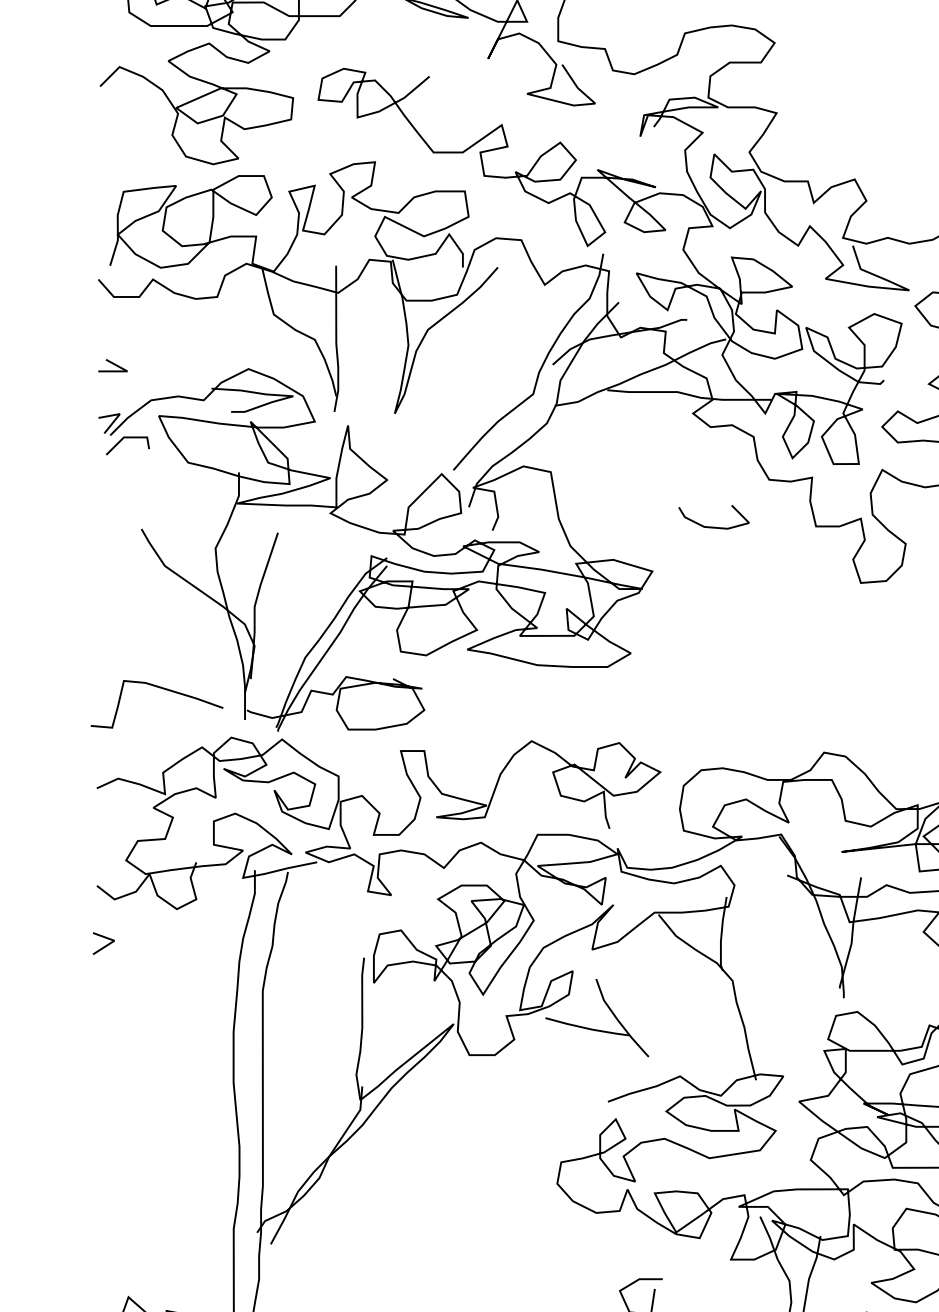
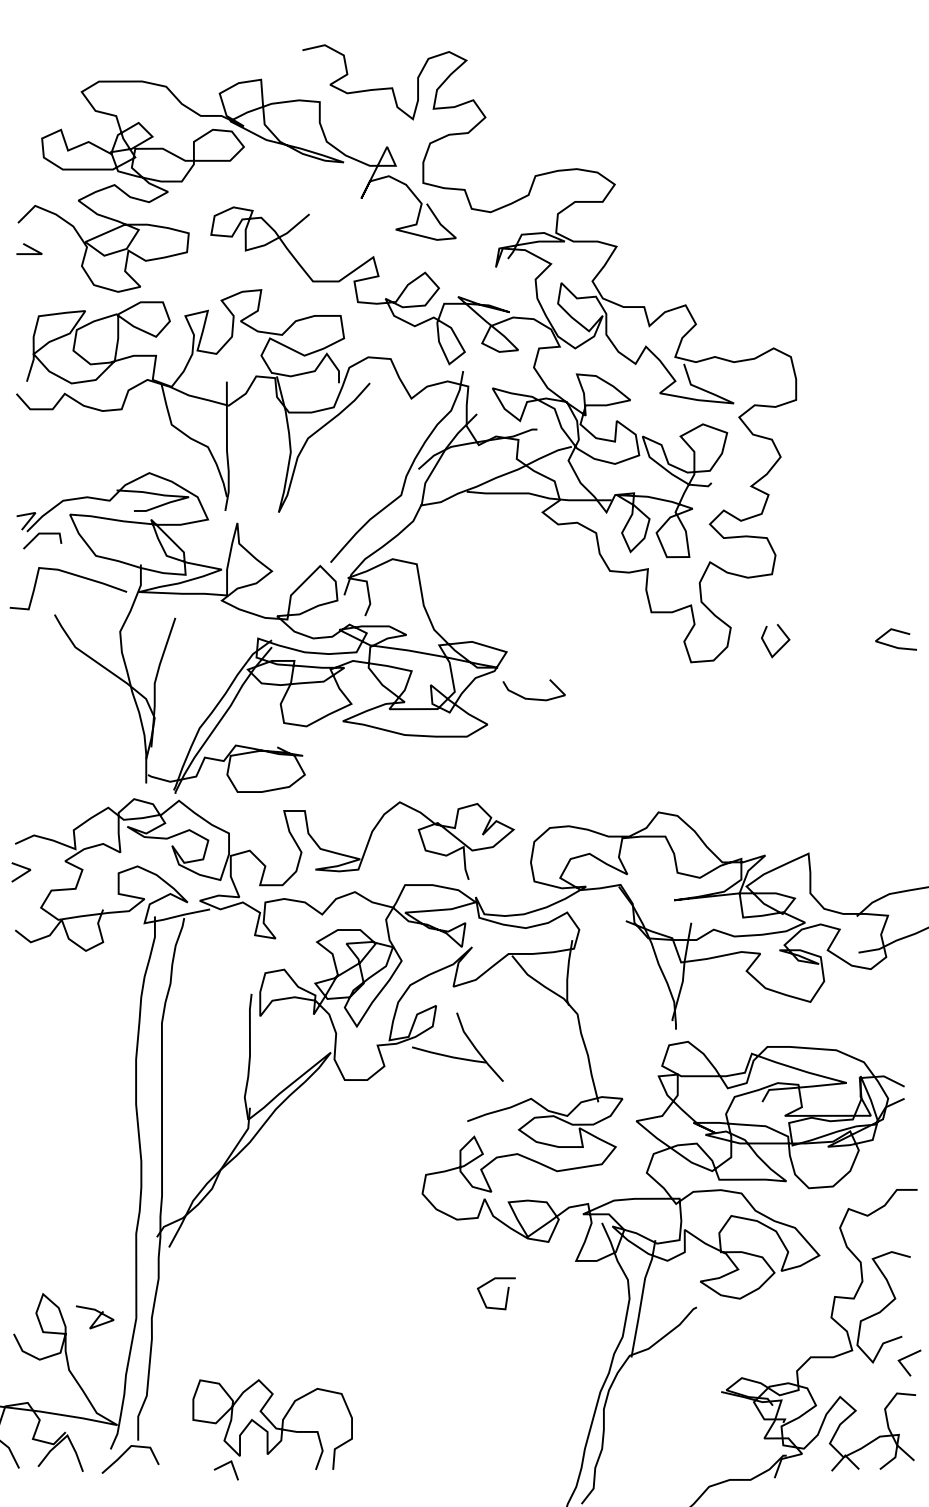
line: (113, 365) -> (29, 248), moved
curve: (713, 526) -> (533, 698), moved
curve: (161, 689) -> (72, 575), moved
line: (104, 946) -> (21, 874), moved

